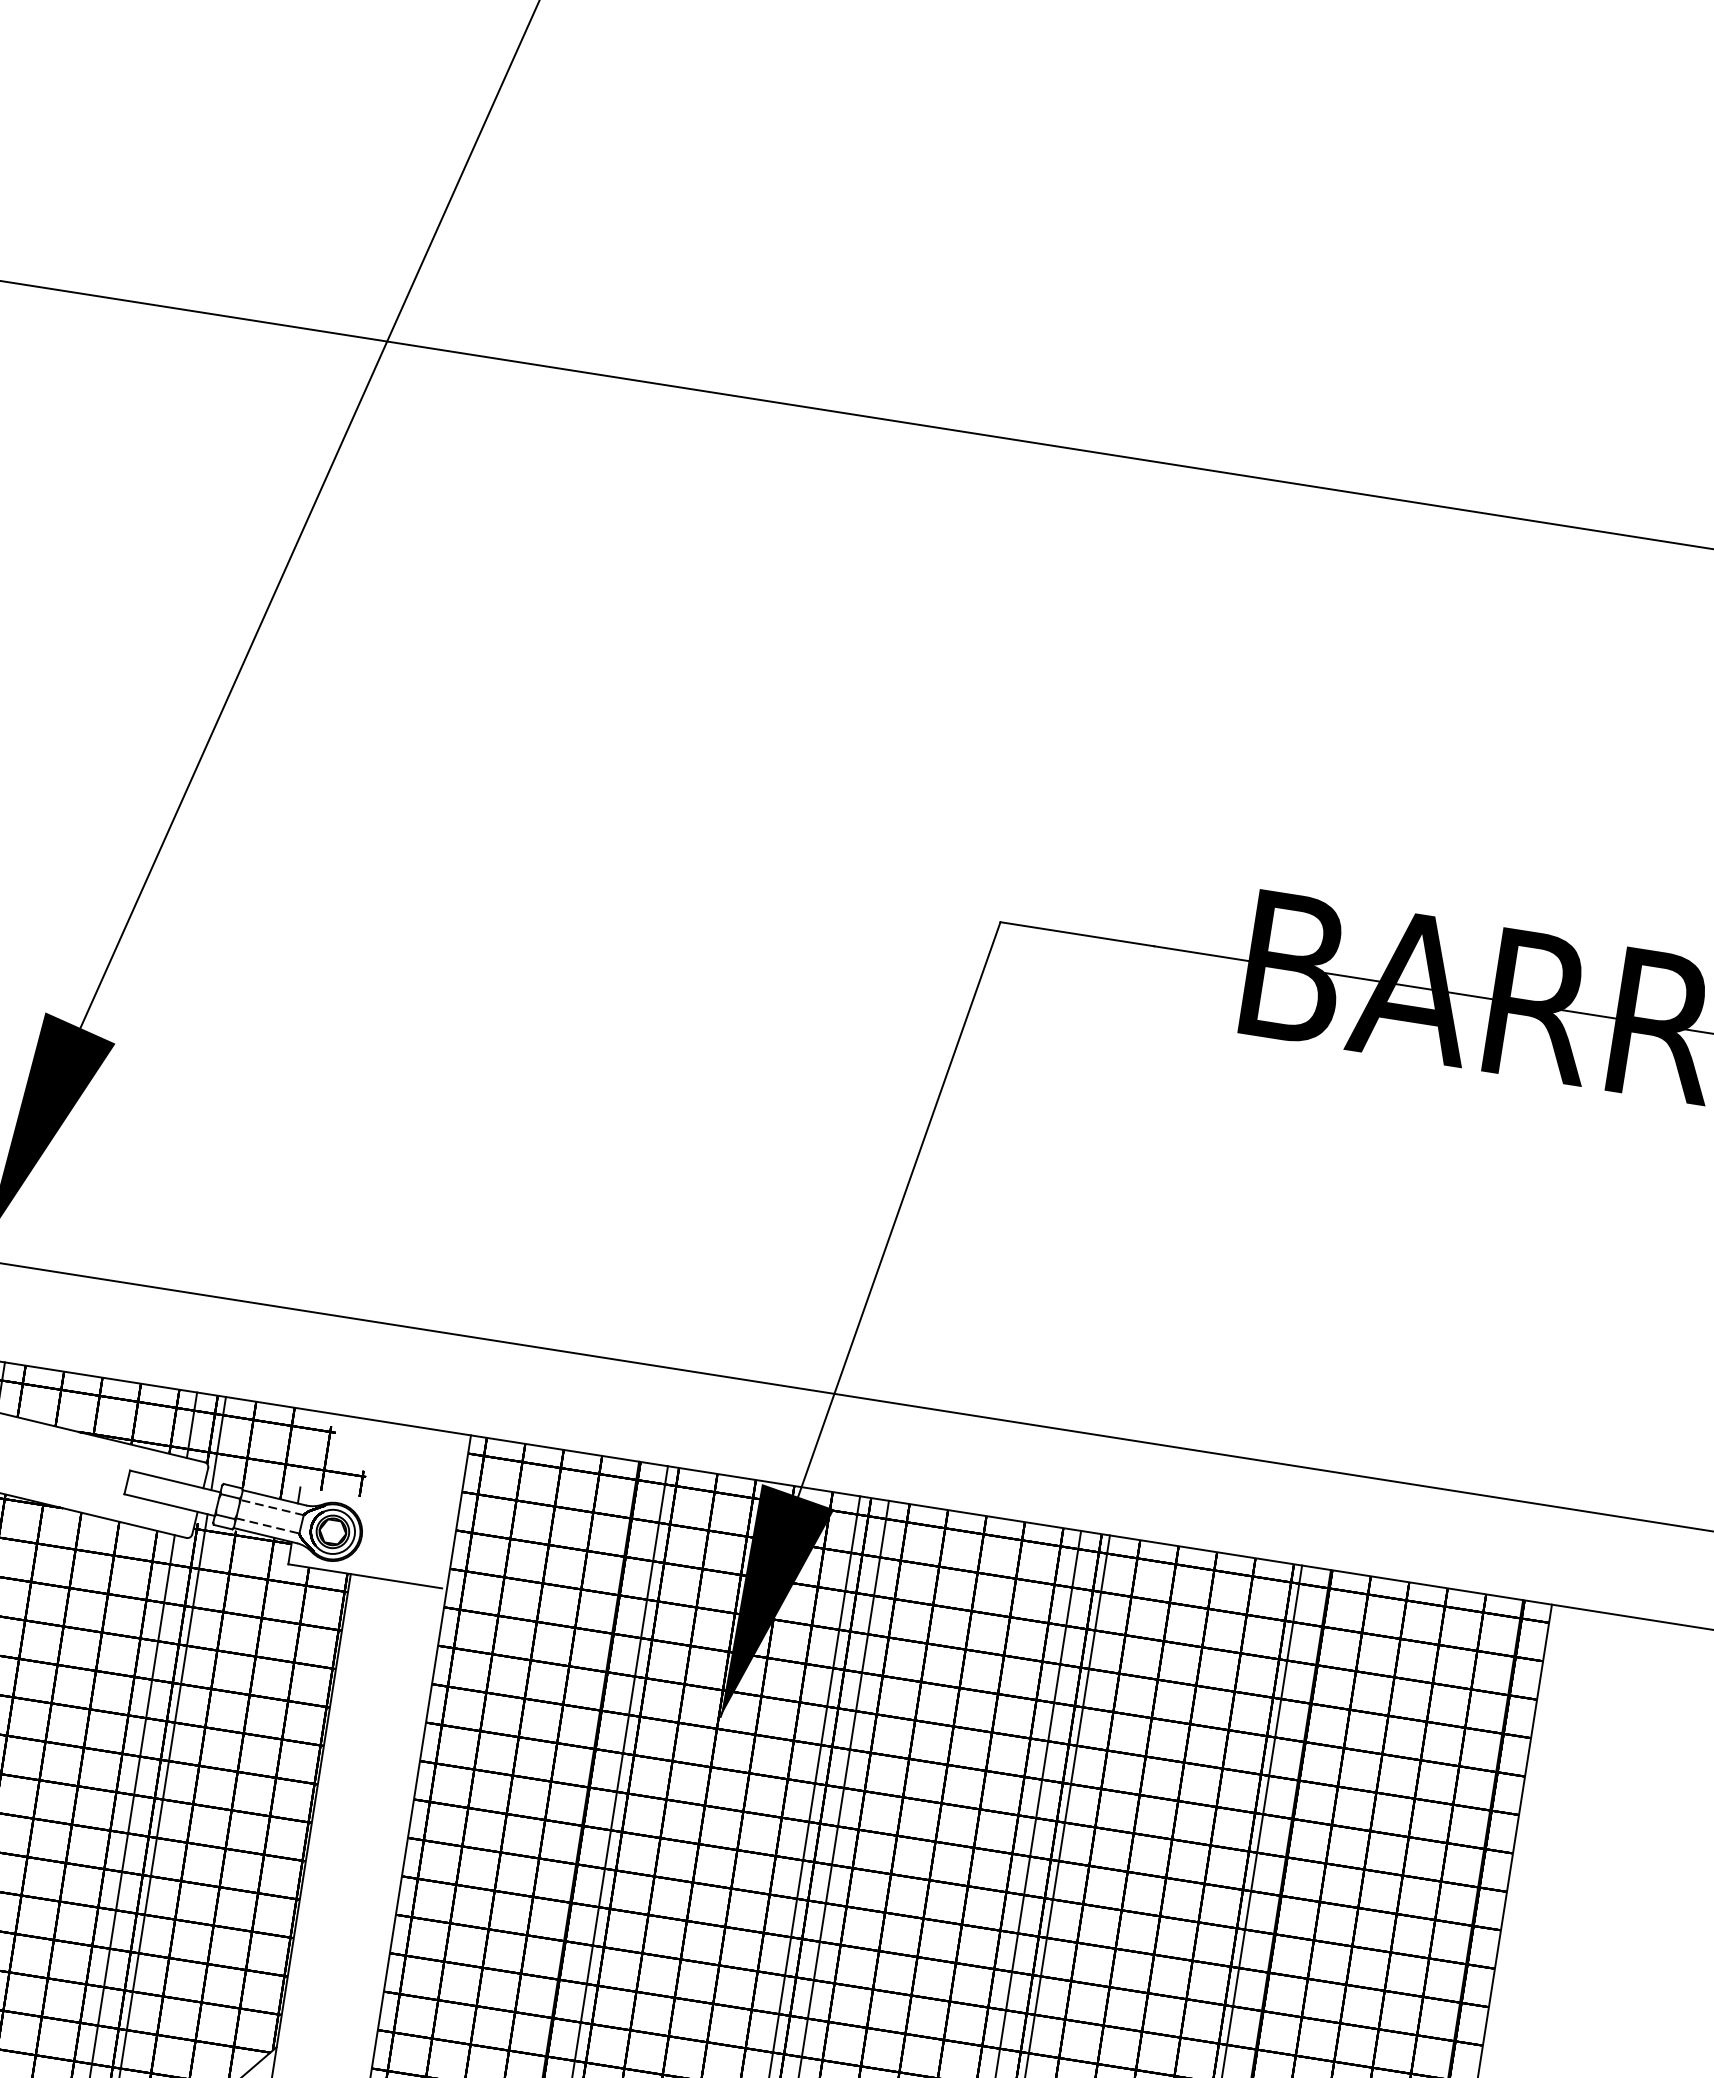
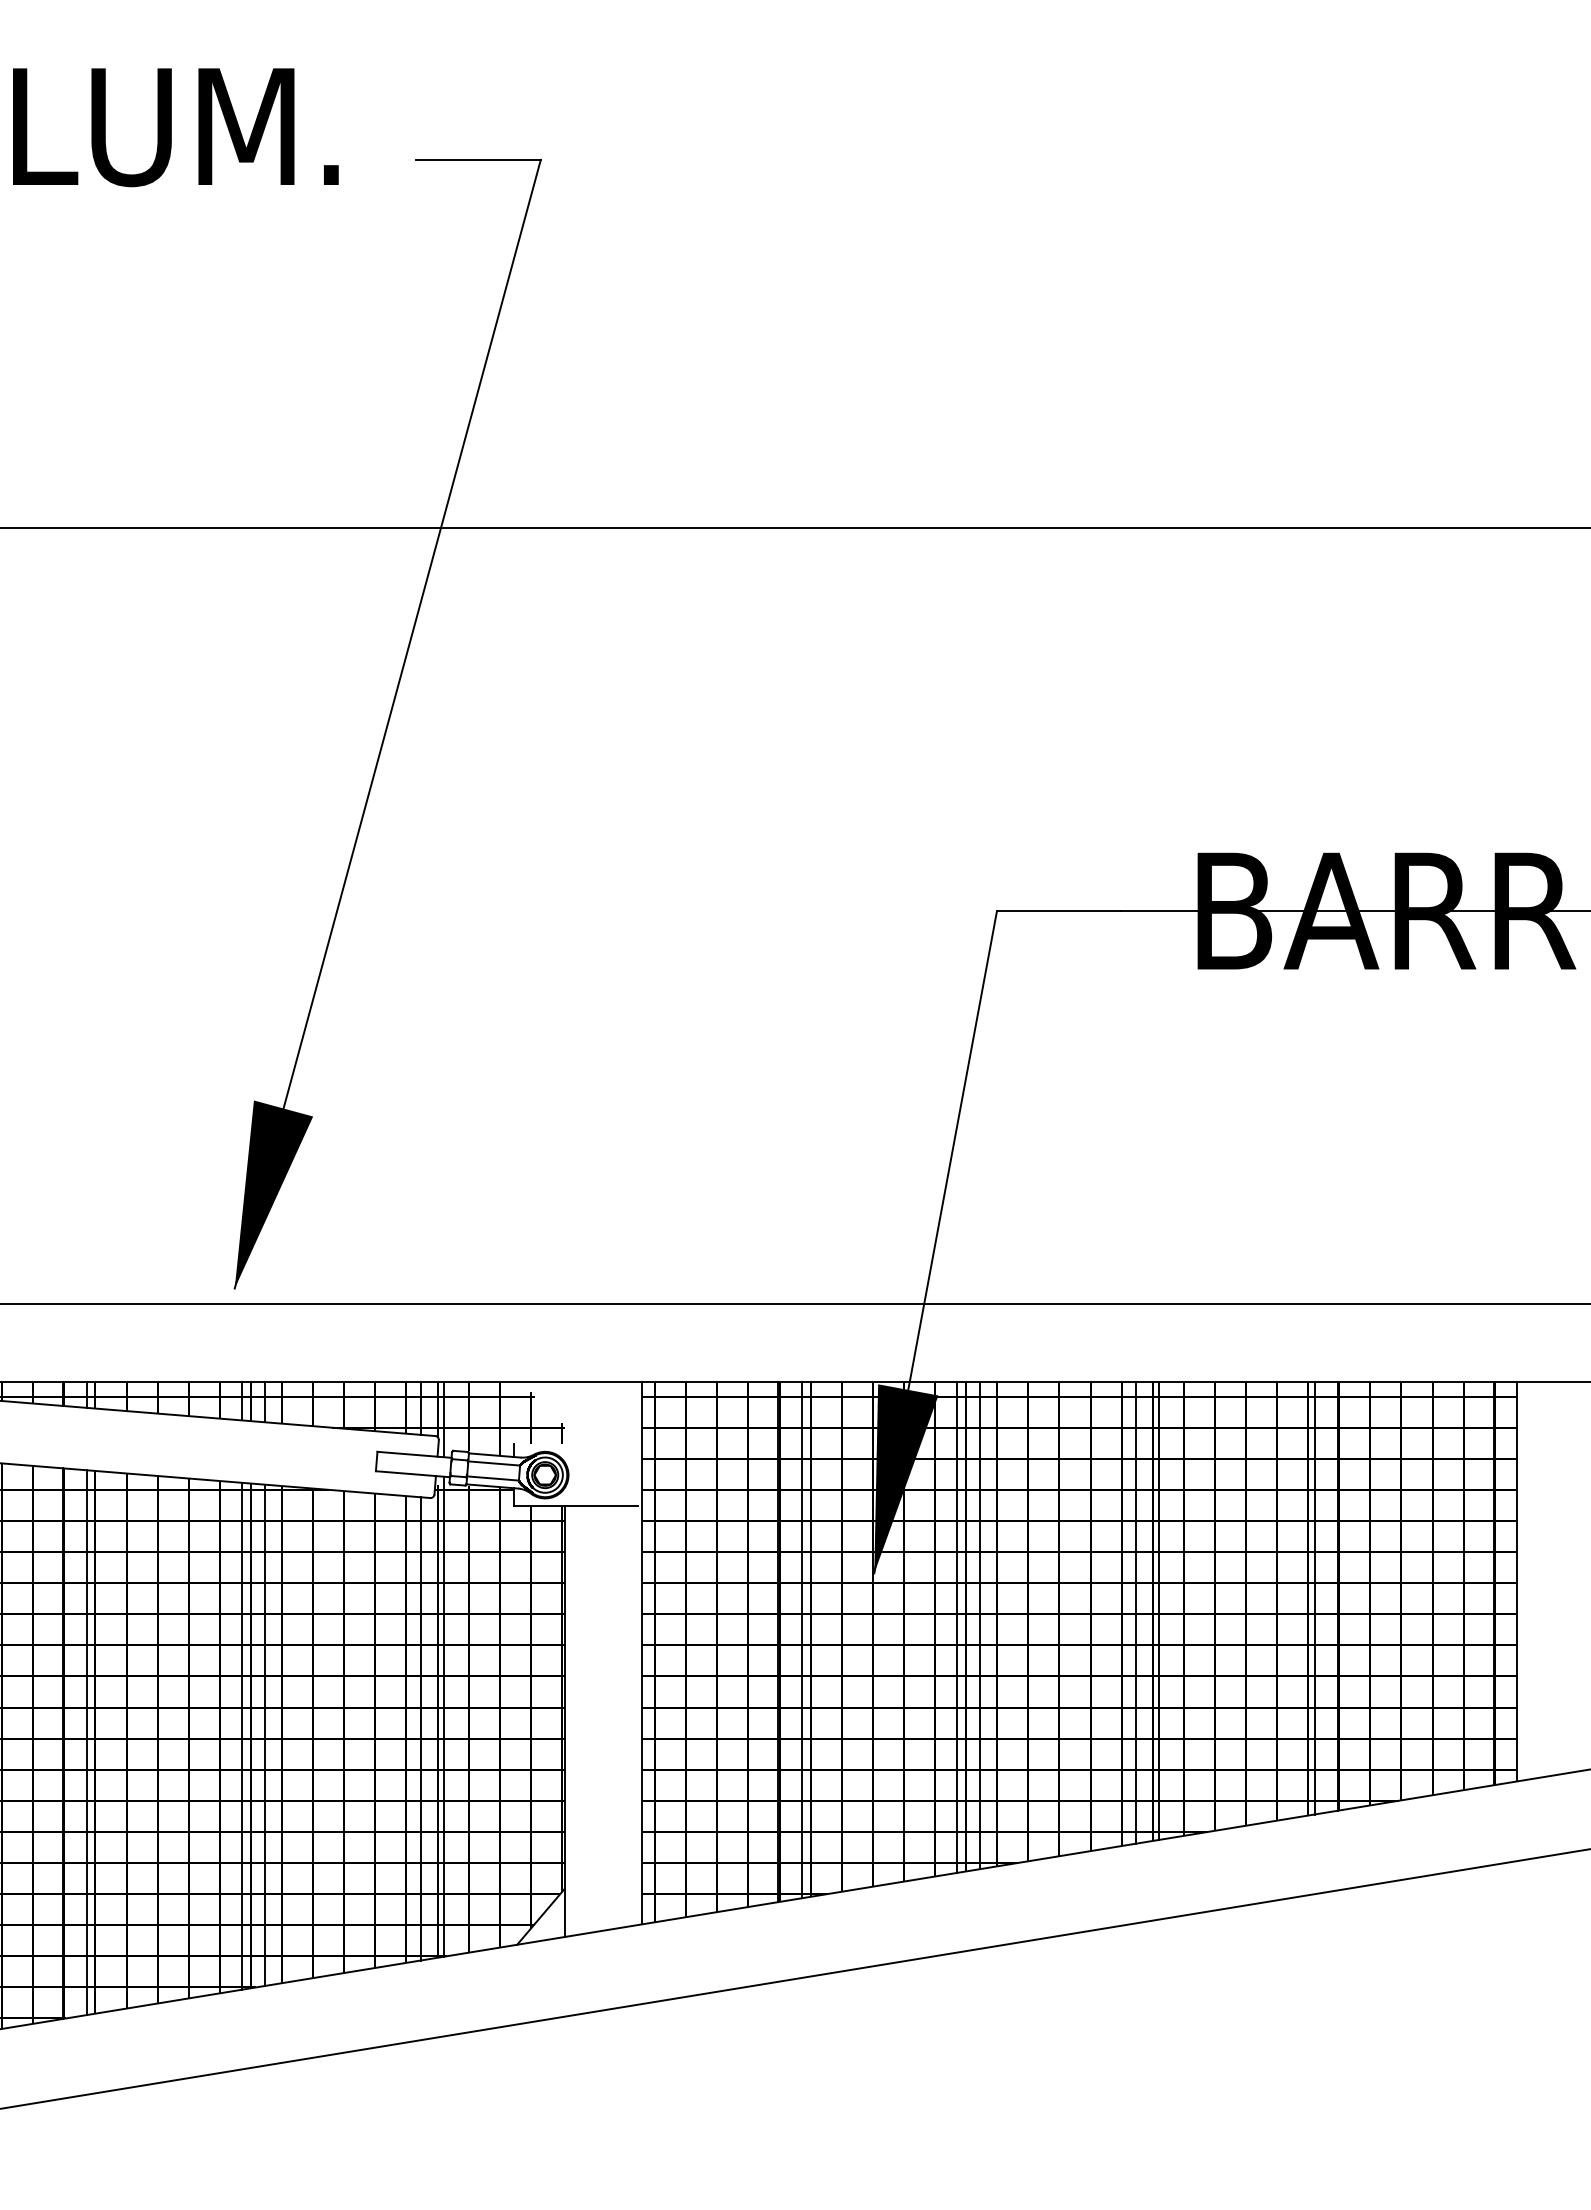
line: (272, 1507) -> (494, 1463), dashed -> solid
line: (268, 1526) -> (493, 1478), dashed -> solid

